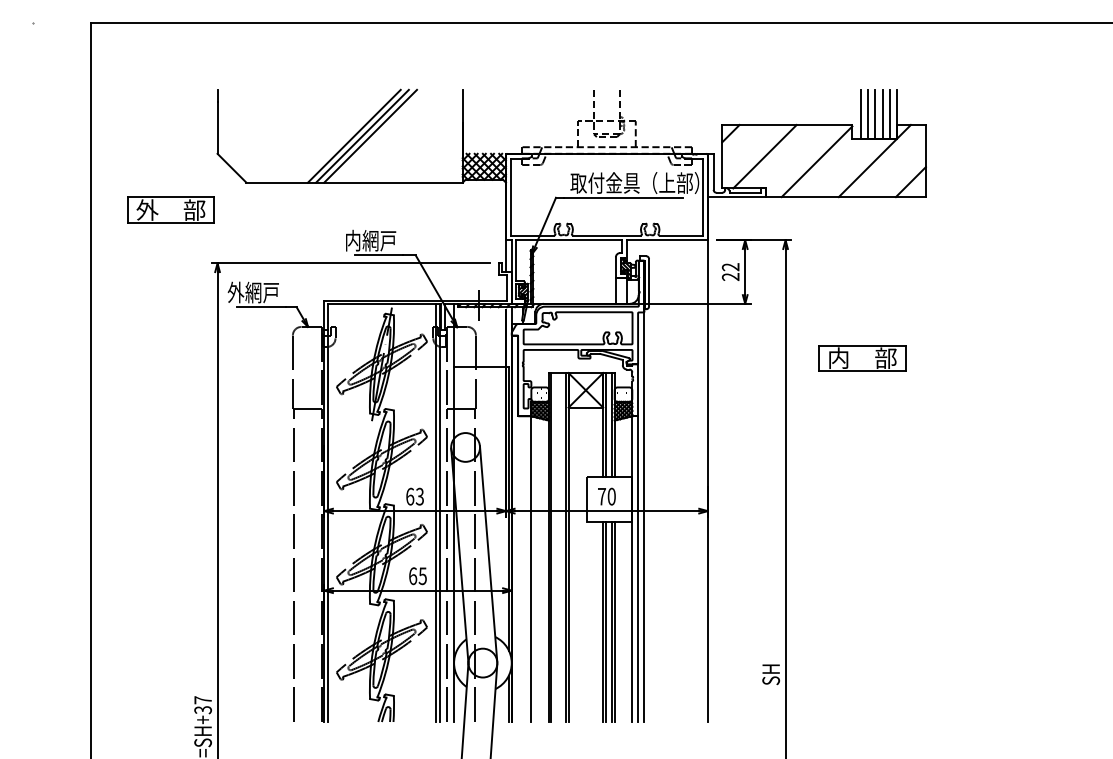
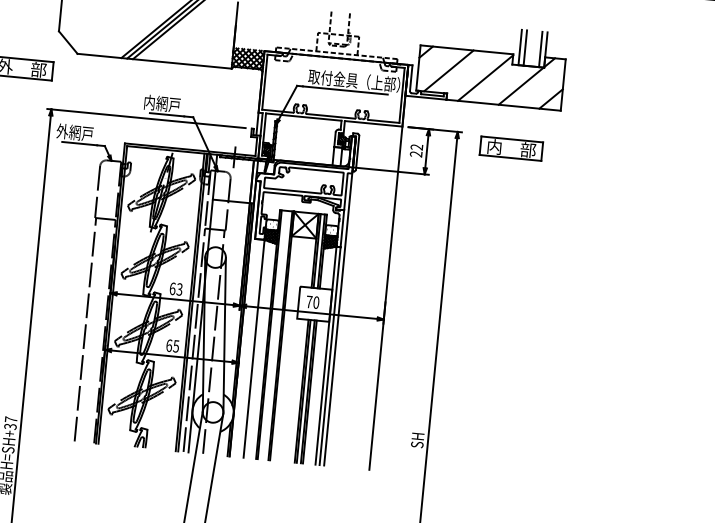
line: (875, 114) -> (530, 48), removed
line: (882, 114) -> (535, 48), removed
part: (862, 358) -> (511, 148), moved

